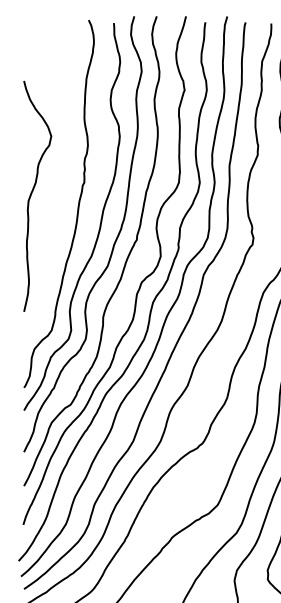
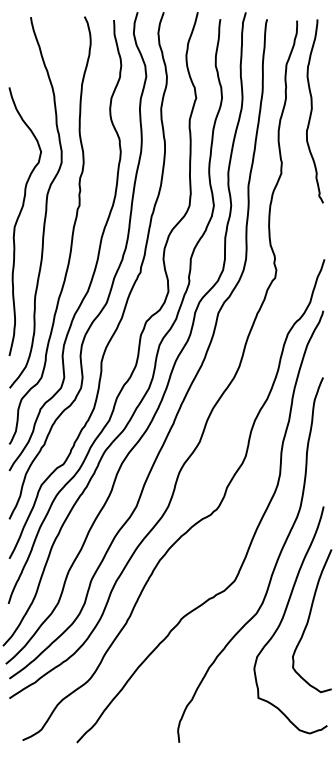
curve: (55, 179) -> (45, 202), added

